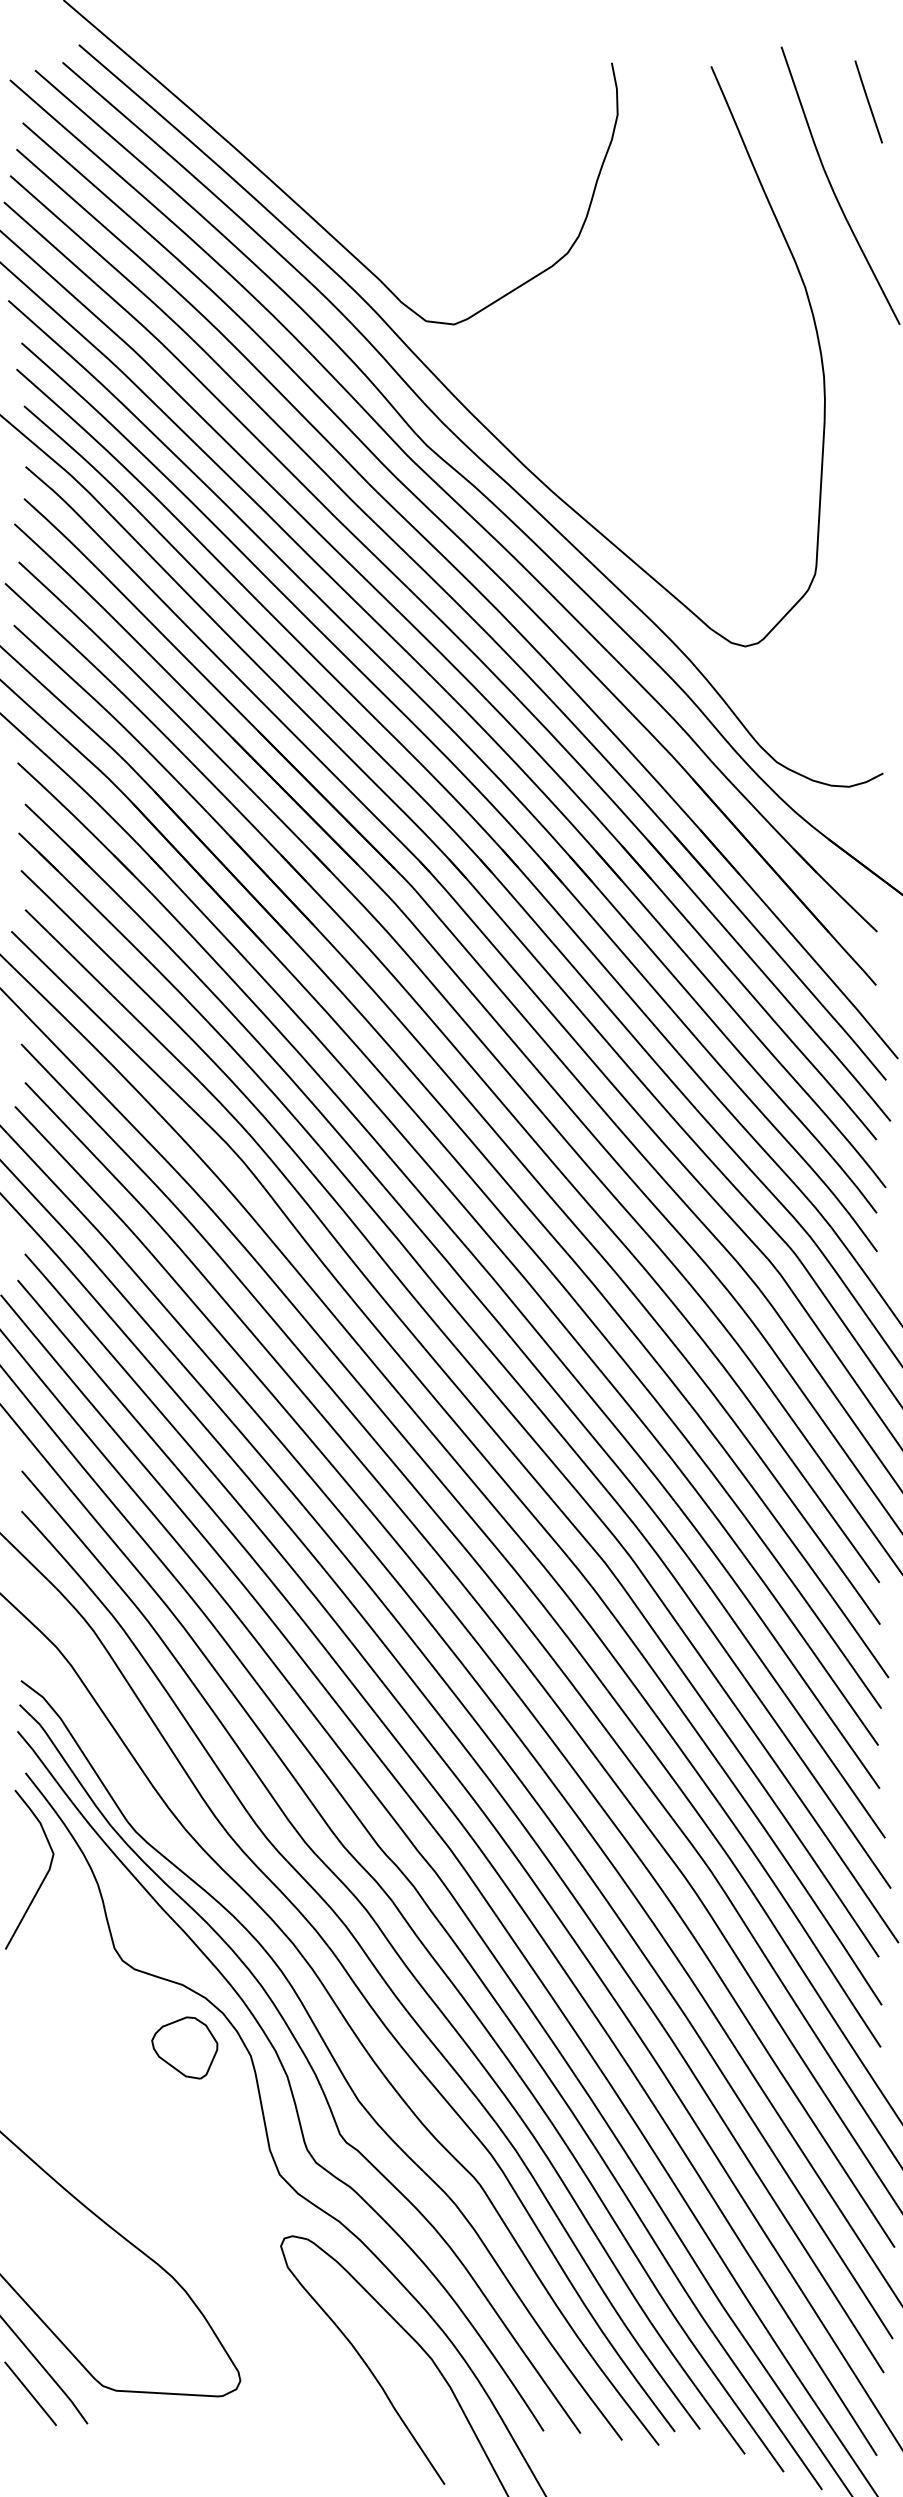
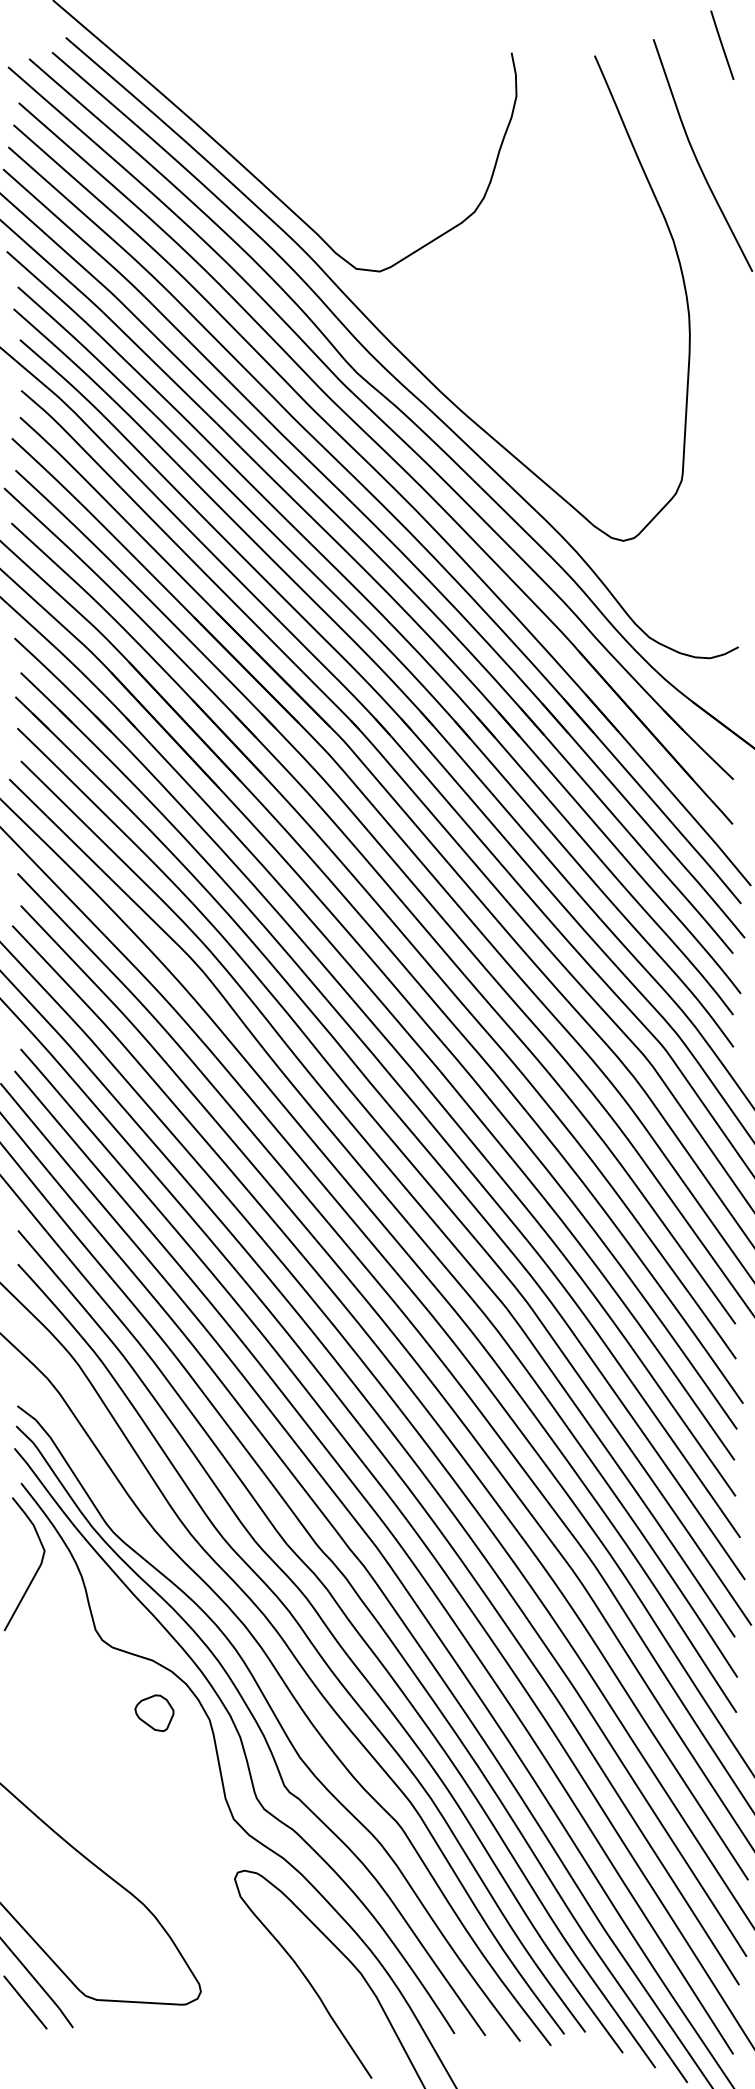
line: (868, 101) -> (722, 44), moved
part: (184, 2047) -> (154, 1712), size x0.7

